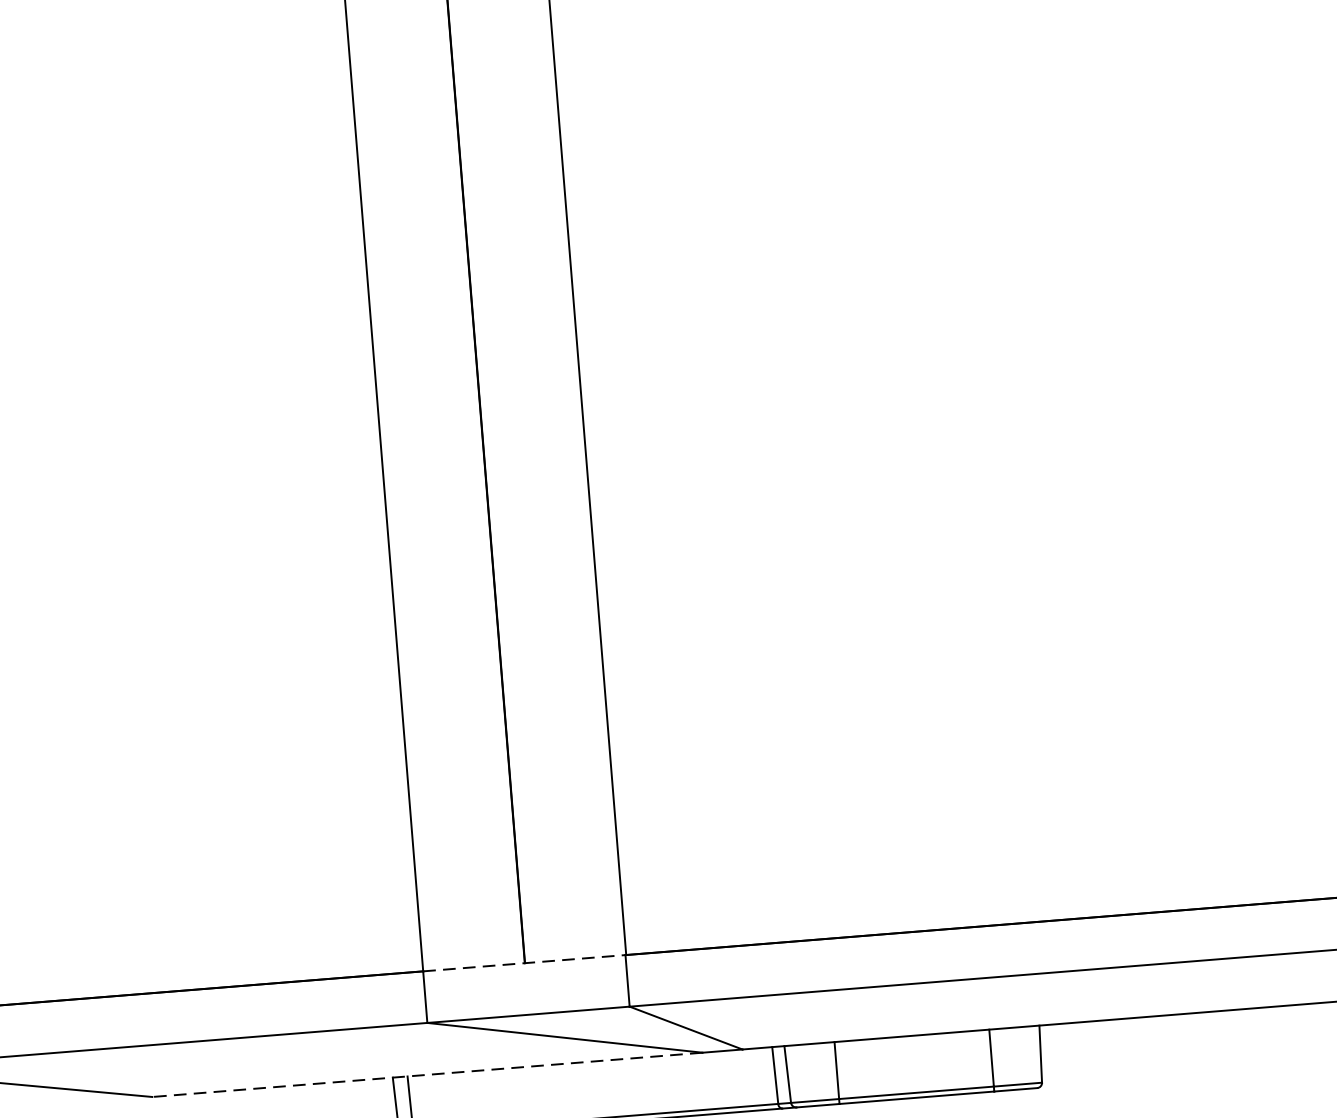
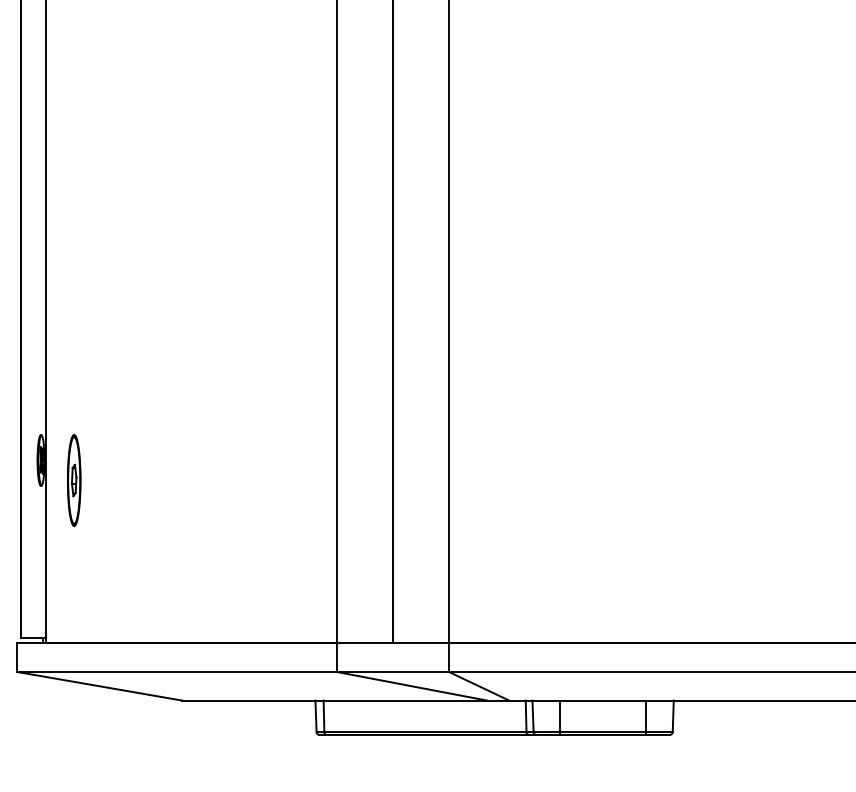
line: (525, 963) -> (393, 643), dashed -> solid
line: (427, 1074) -> (334, 700), dashed -> solid

